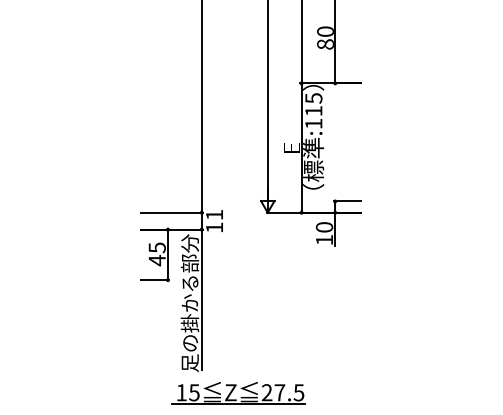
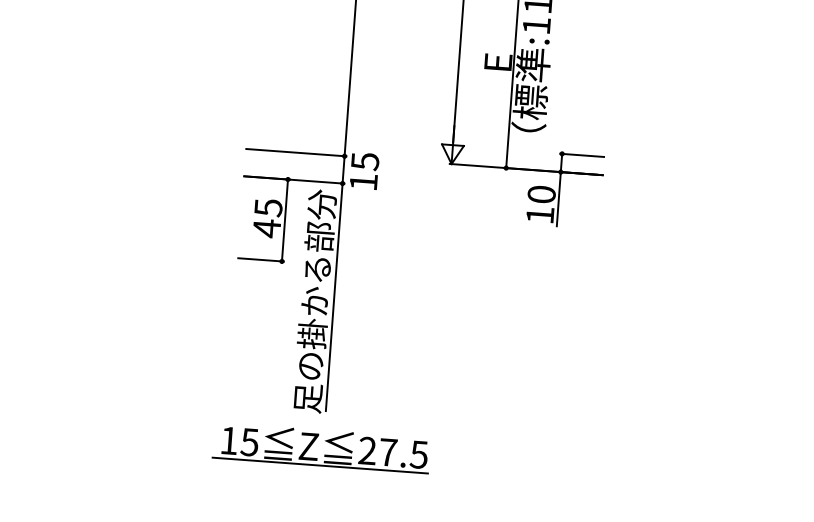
text: (214, 214) -> (365, 160), 11 -> 15
part: (238, 393) -> (321, 448), moved

